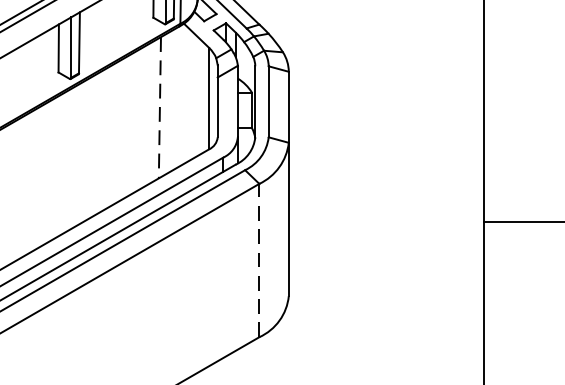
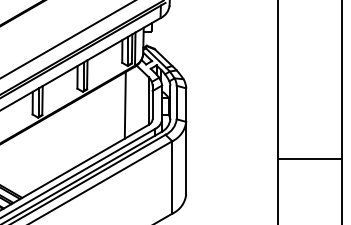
line: (160, 108) -> (125, 105), dashed -> solid
line: (259, 260) -> (172, 177), dashed -> solid

